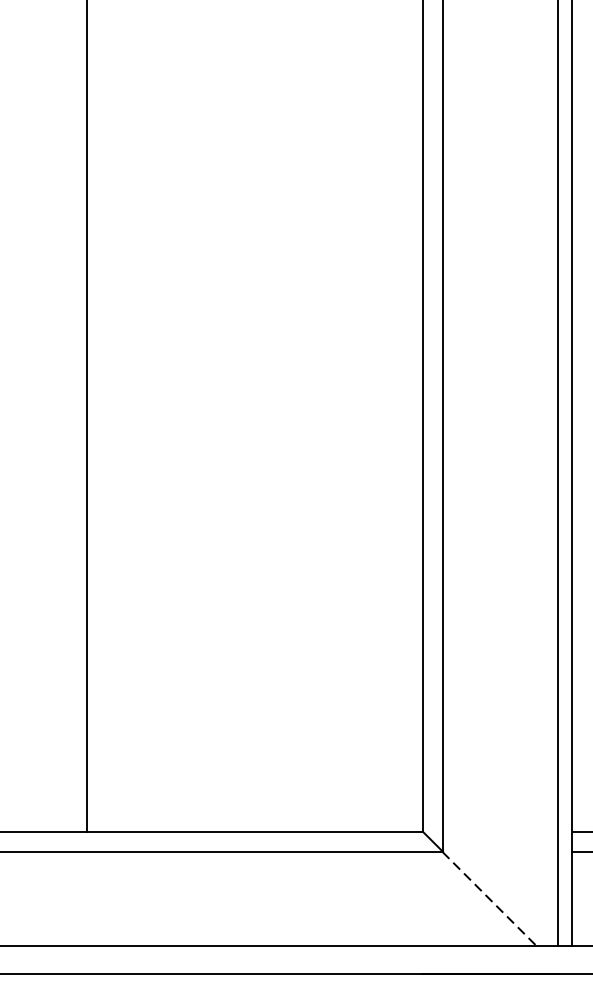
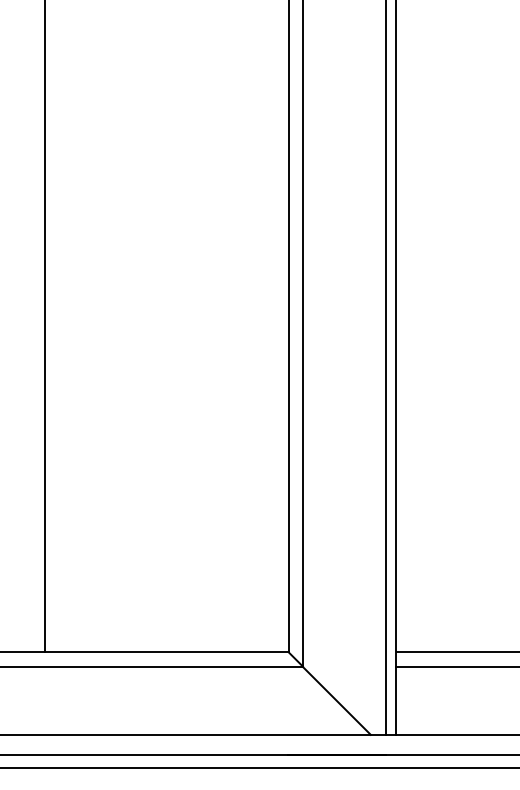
line: (490, 900) -> (337, 701), dashed -> solid

